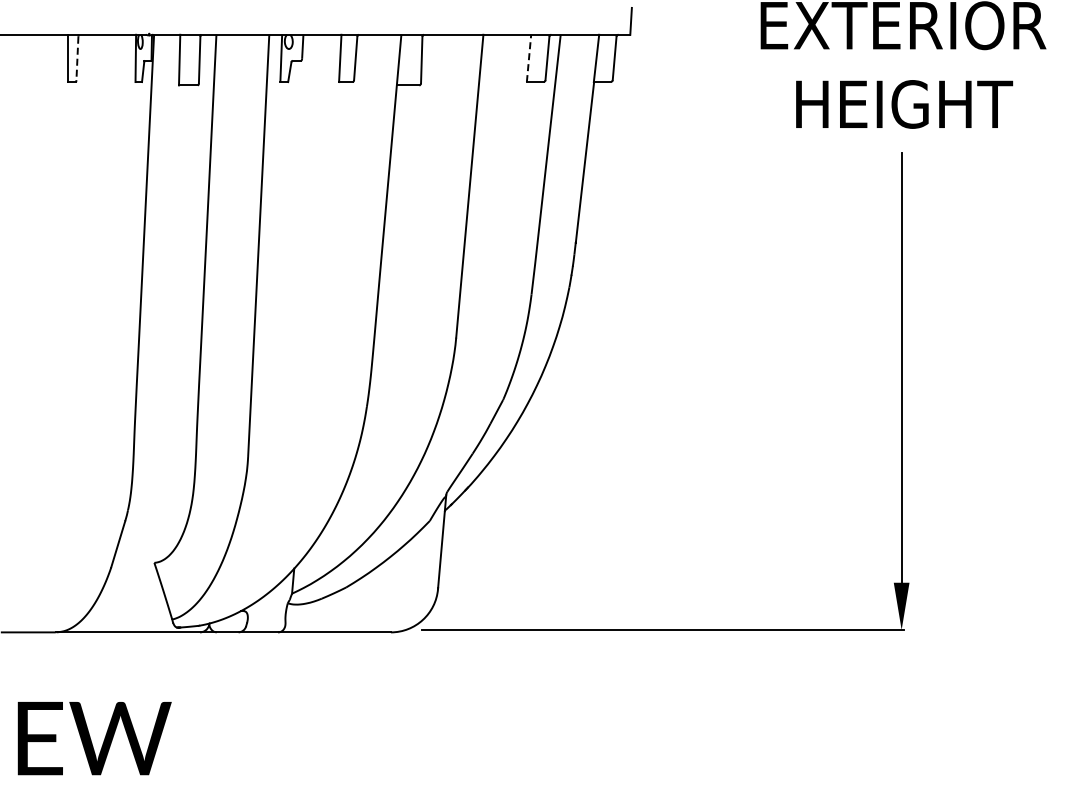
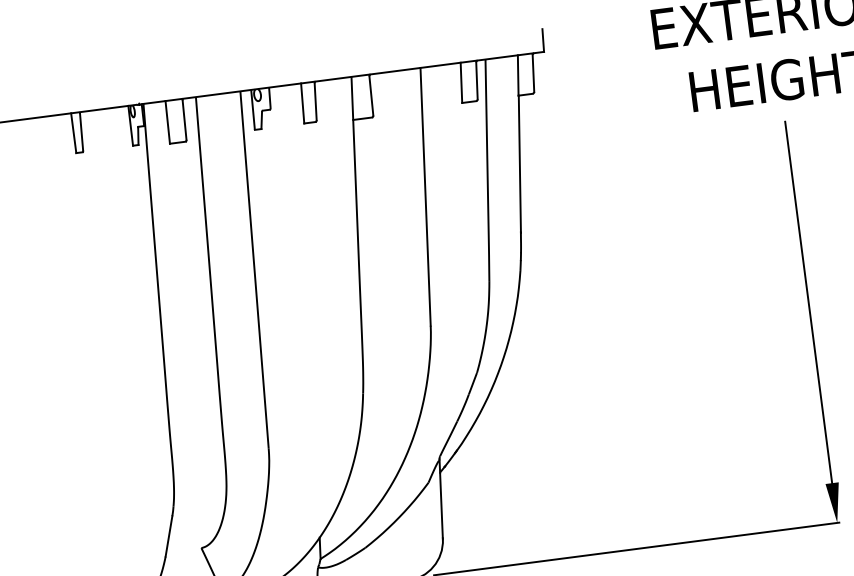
line: (77, 58) -> (81, 132), dashed -> solid
line: (529, 58) -> (461, 82), dashed -> solid

